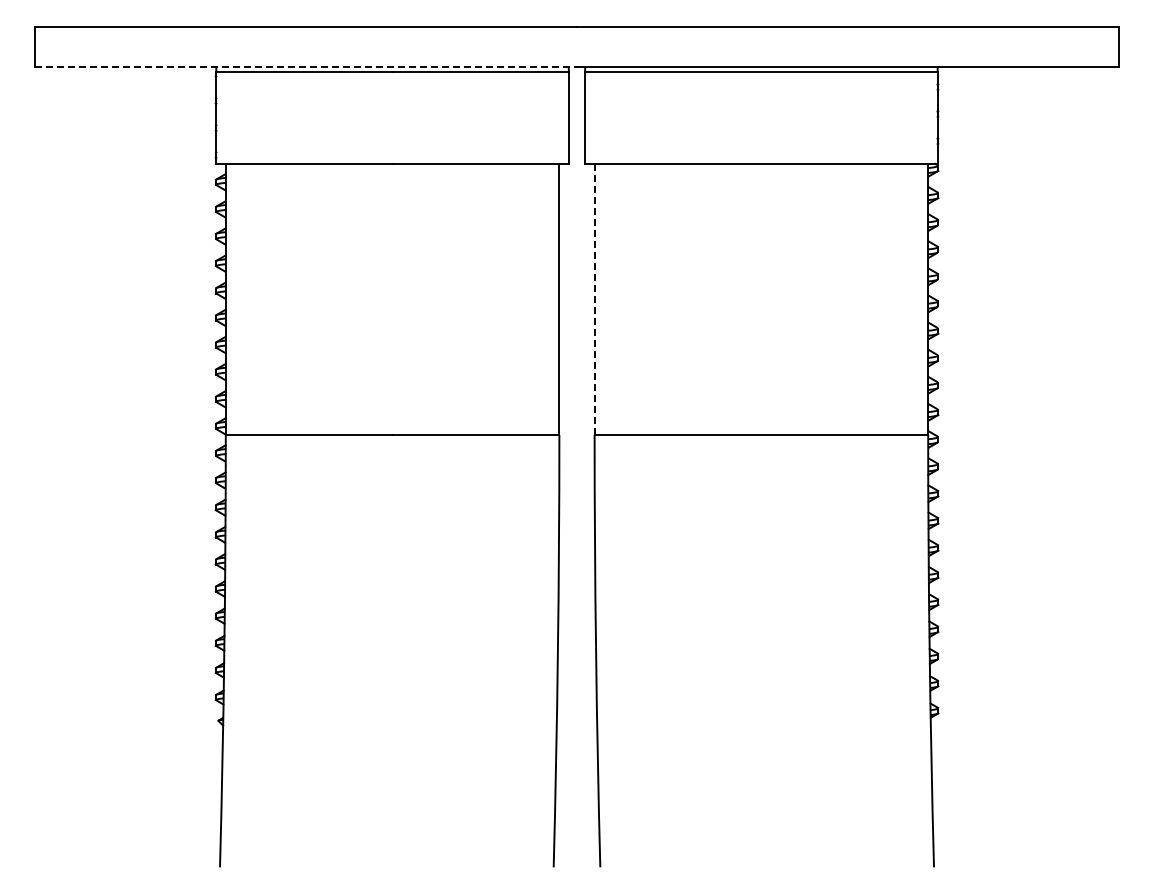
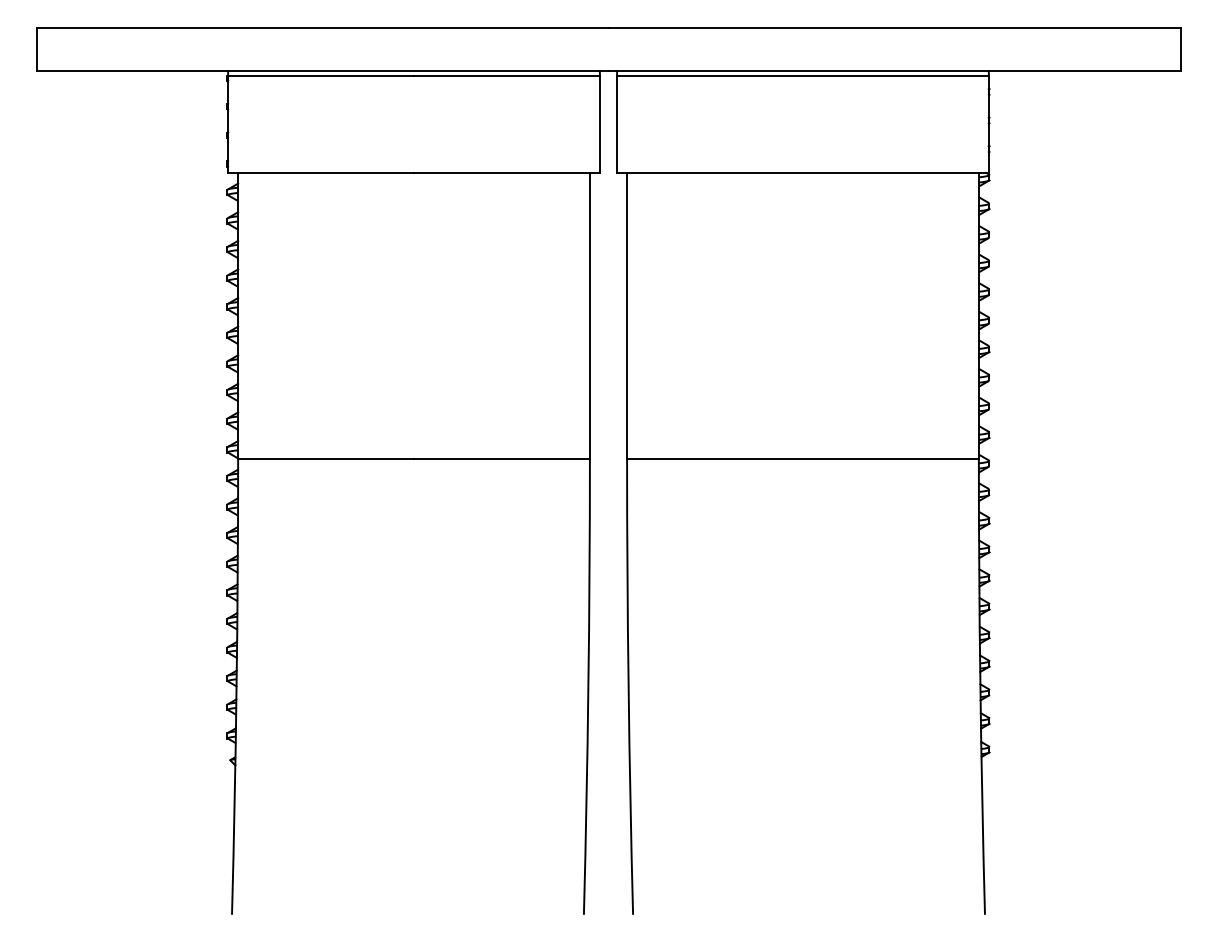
line: (306, 67) -> (323, 71), dashed -> solid
line: (594, 299) -> (626, 315), dashed -> solid

